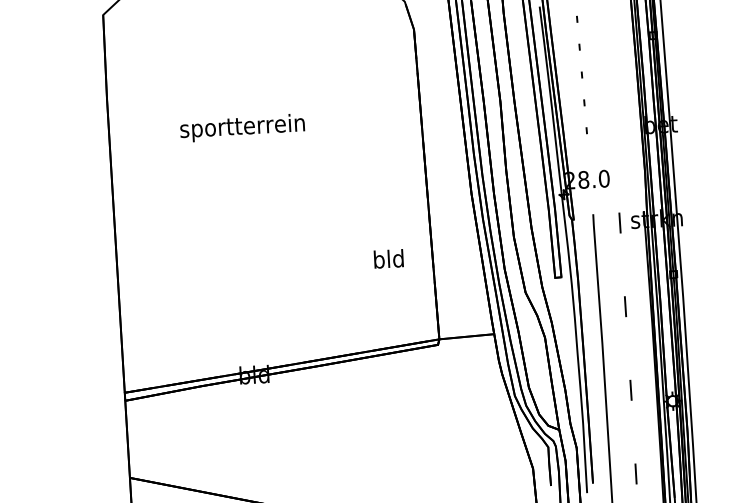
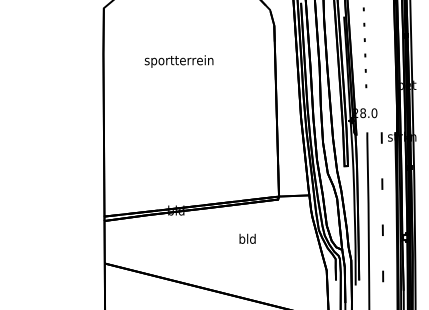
text: (241, 128) -> (178, 61), moved
text: (388, 258) -> (247, 238), moved

